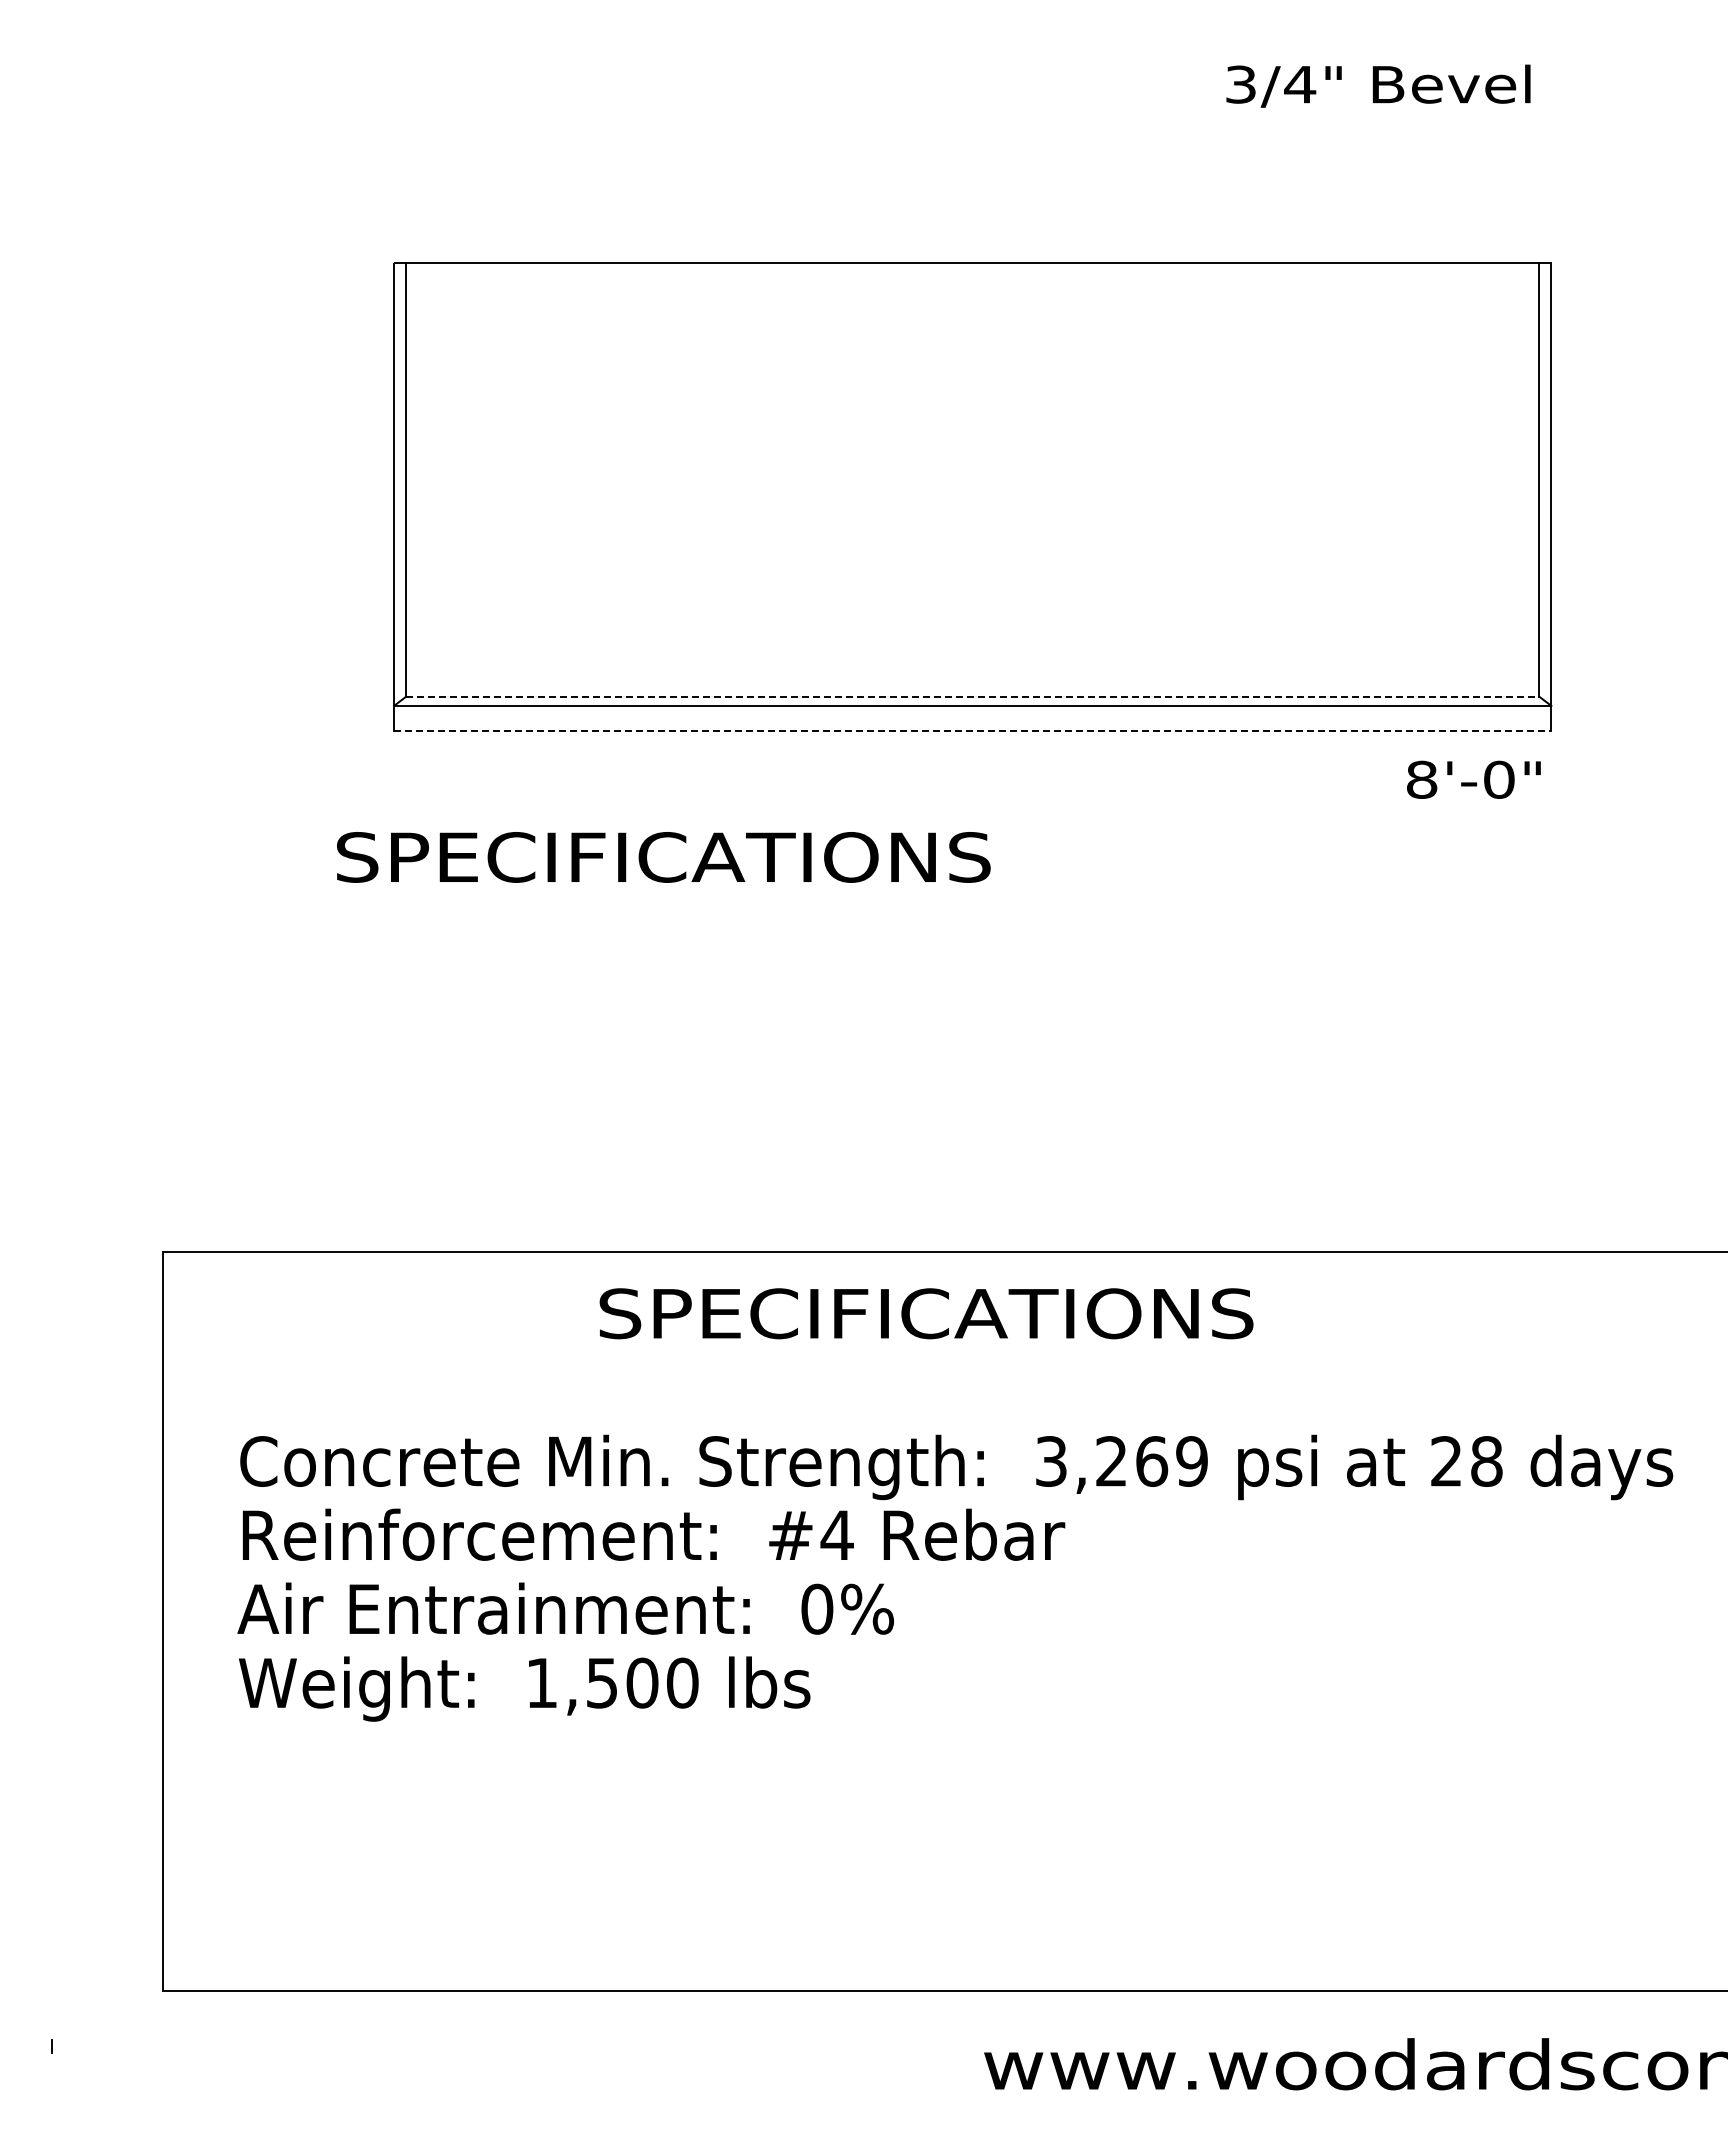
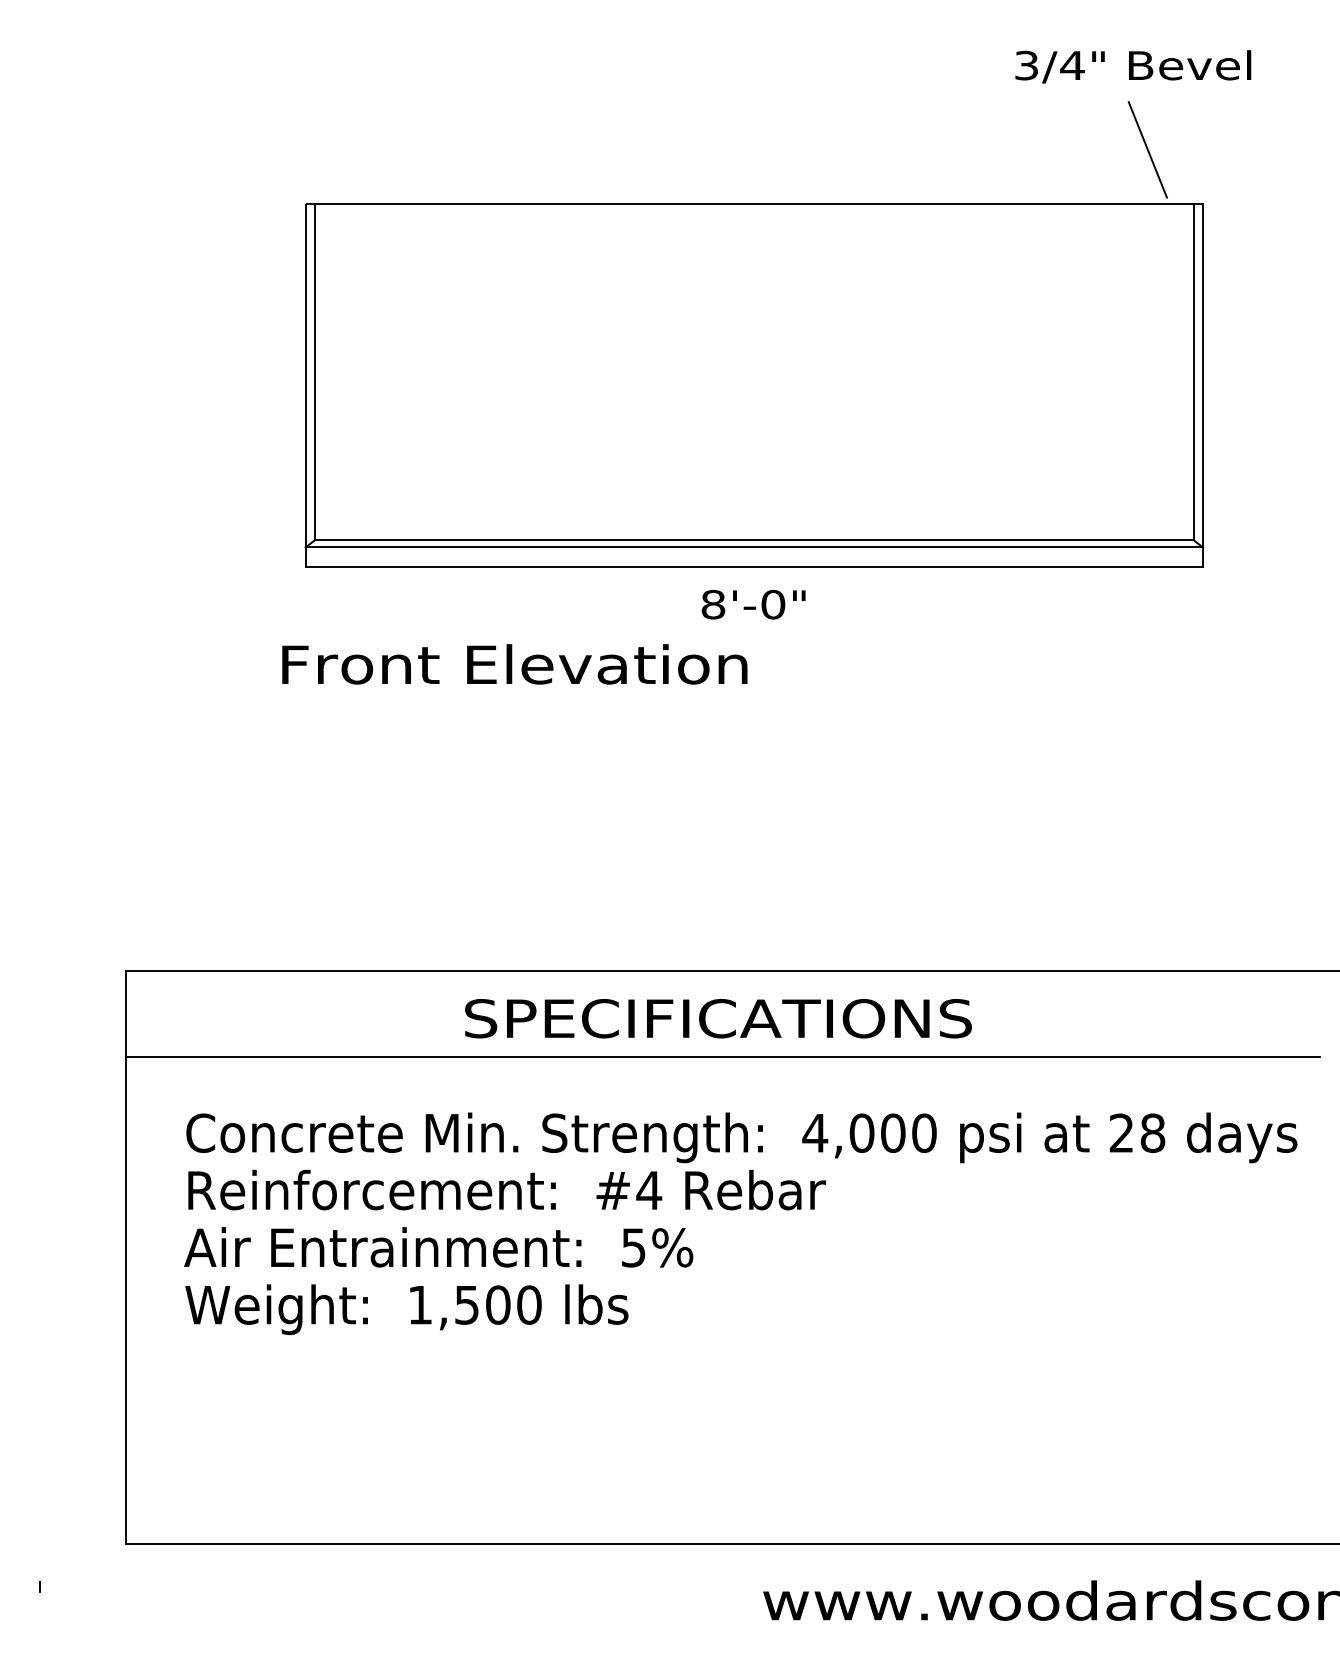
text: (1378, 85) -> (1133, 66), moved
line: (1479, 192) -> (1147, 149), added
line: (972, 696) -> (754, 540), dashed -> solid
line: (972, 730) -> (754, 566), dashed -> solid
text: (1473, 779) -> (753, 604), moved
text: (663, 856) -> (514, 664), SPECIFICATIONS -> Front Elevation
line: (931, 1363) -> (722, 1057), added
text: (1121, 1461) -> (869, 1133), 3,269 -> 4,000
text: (817, 1608) -> (633, 1247), 0% -> 5%

